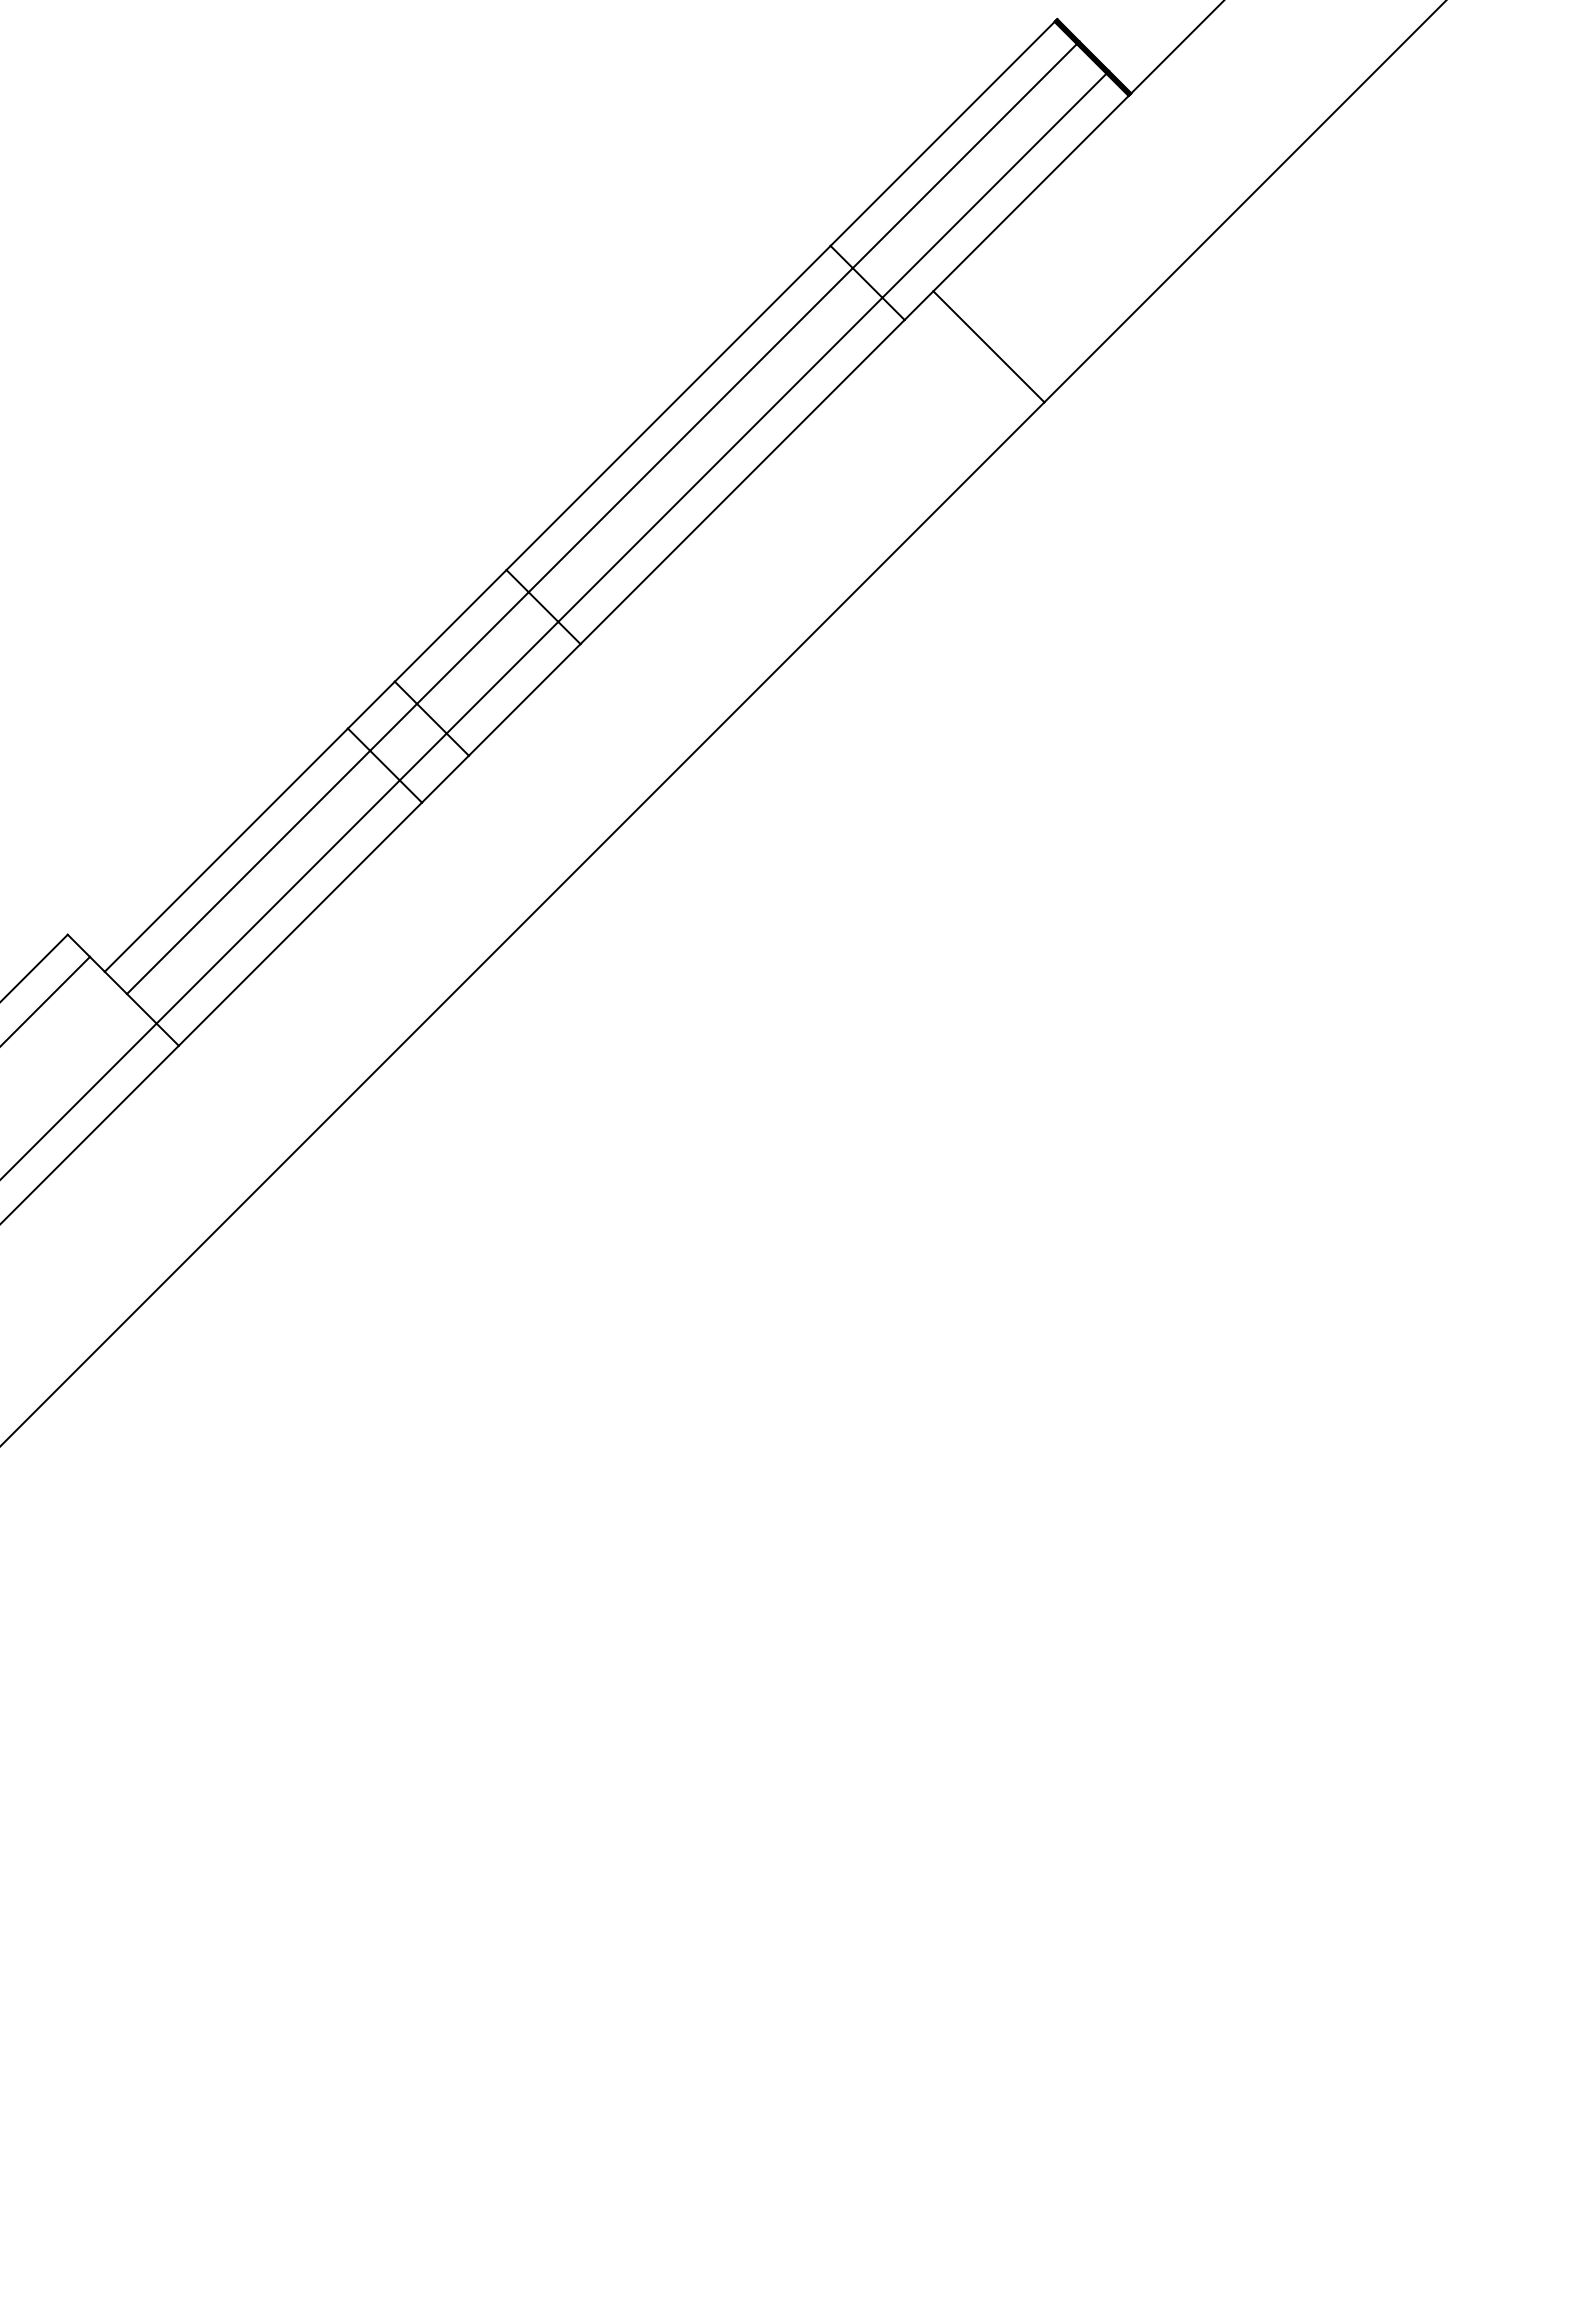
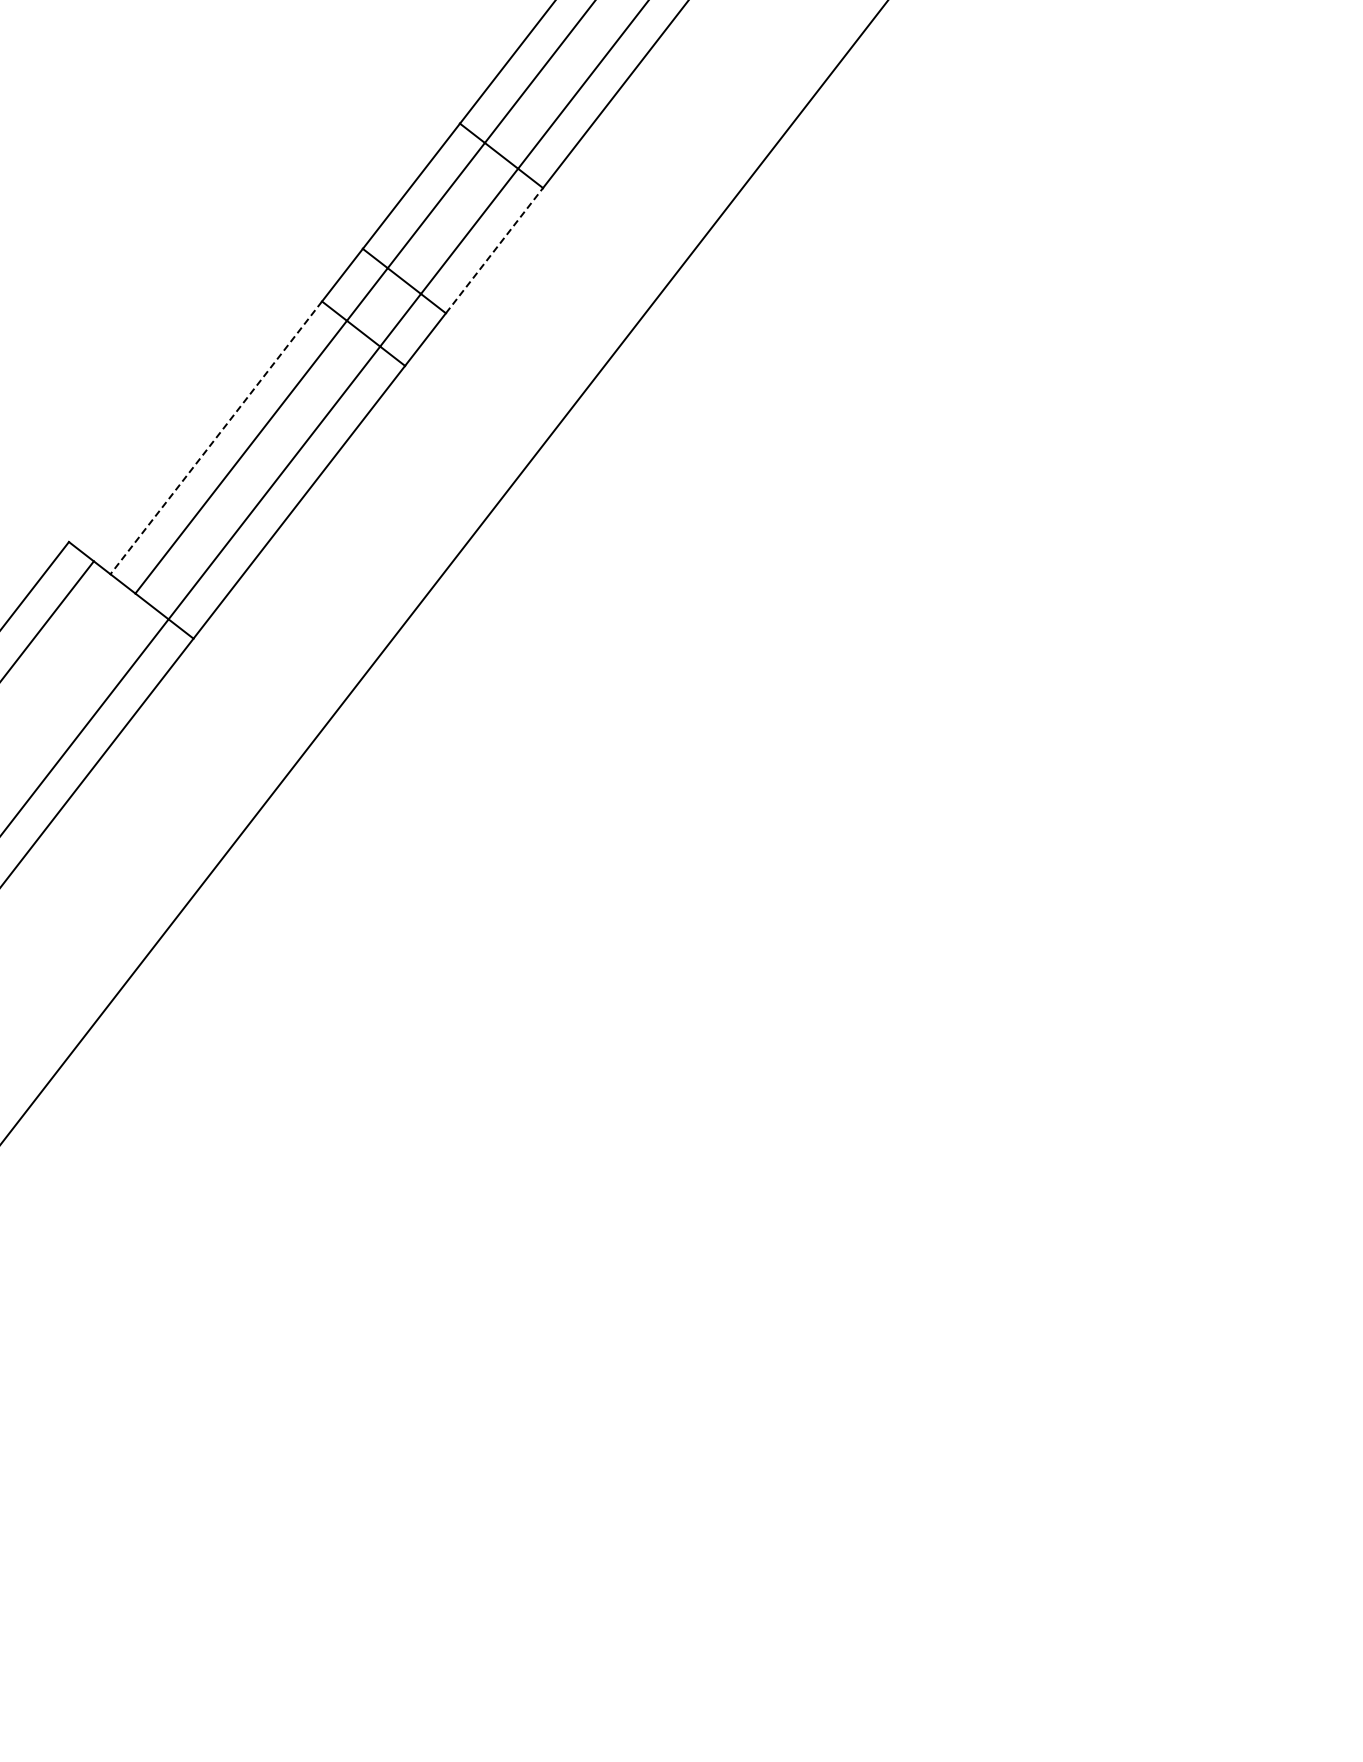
line: (524, 699) -> (494, 250), solid -> dashed
line: (226, 850) -> (216, 438), solid -> dashed

